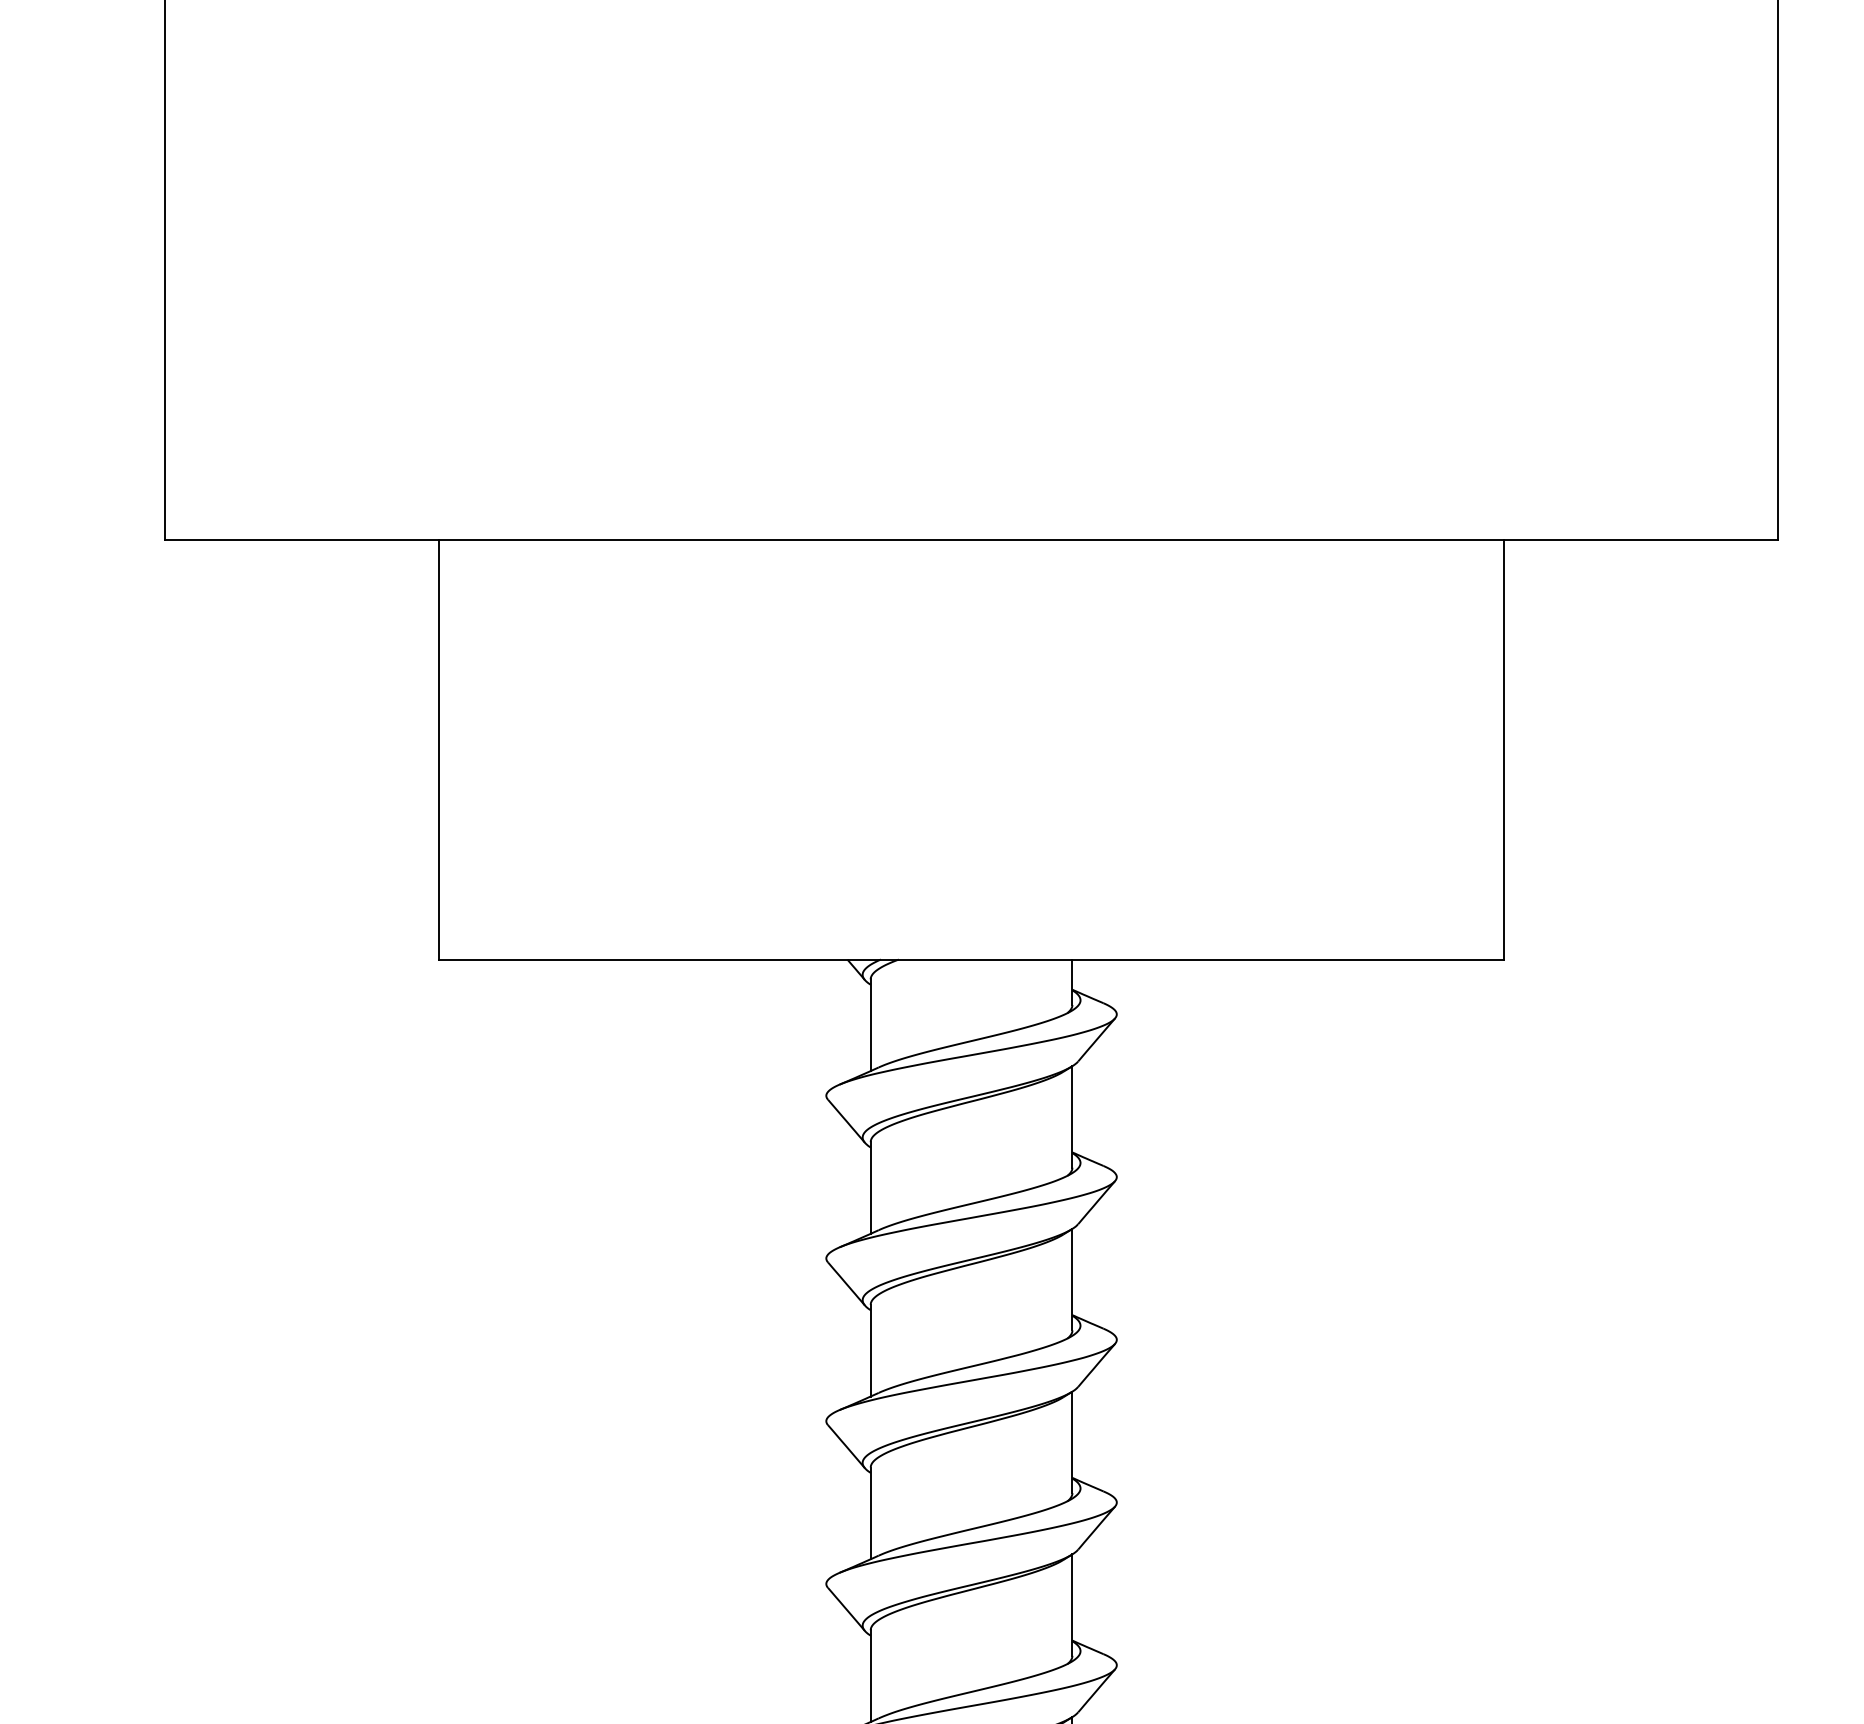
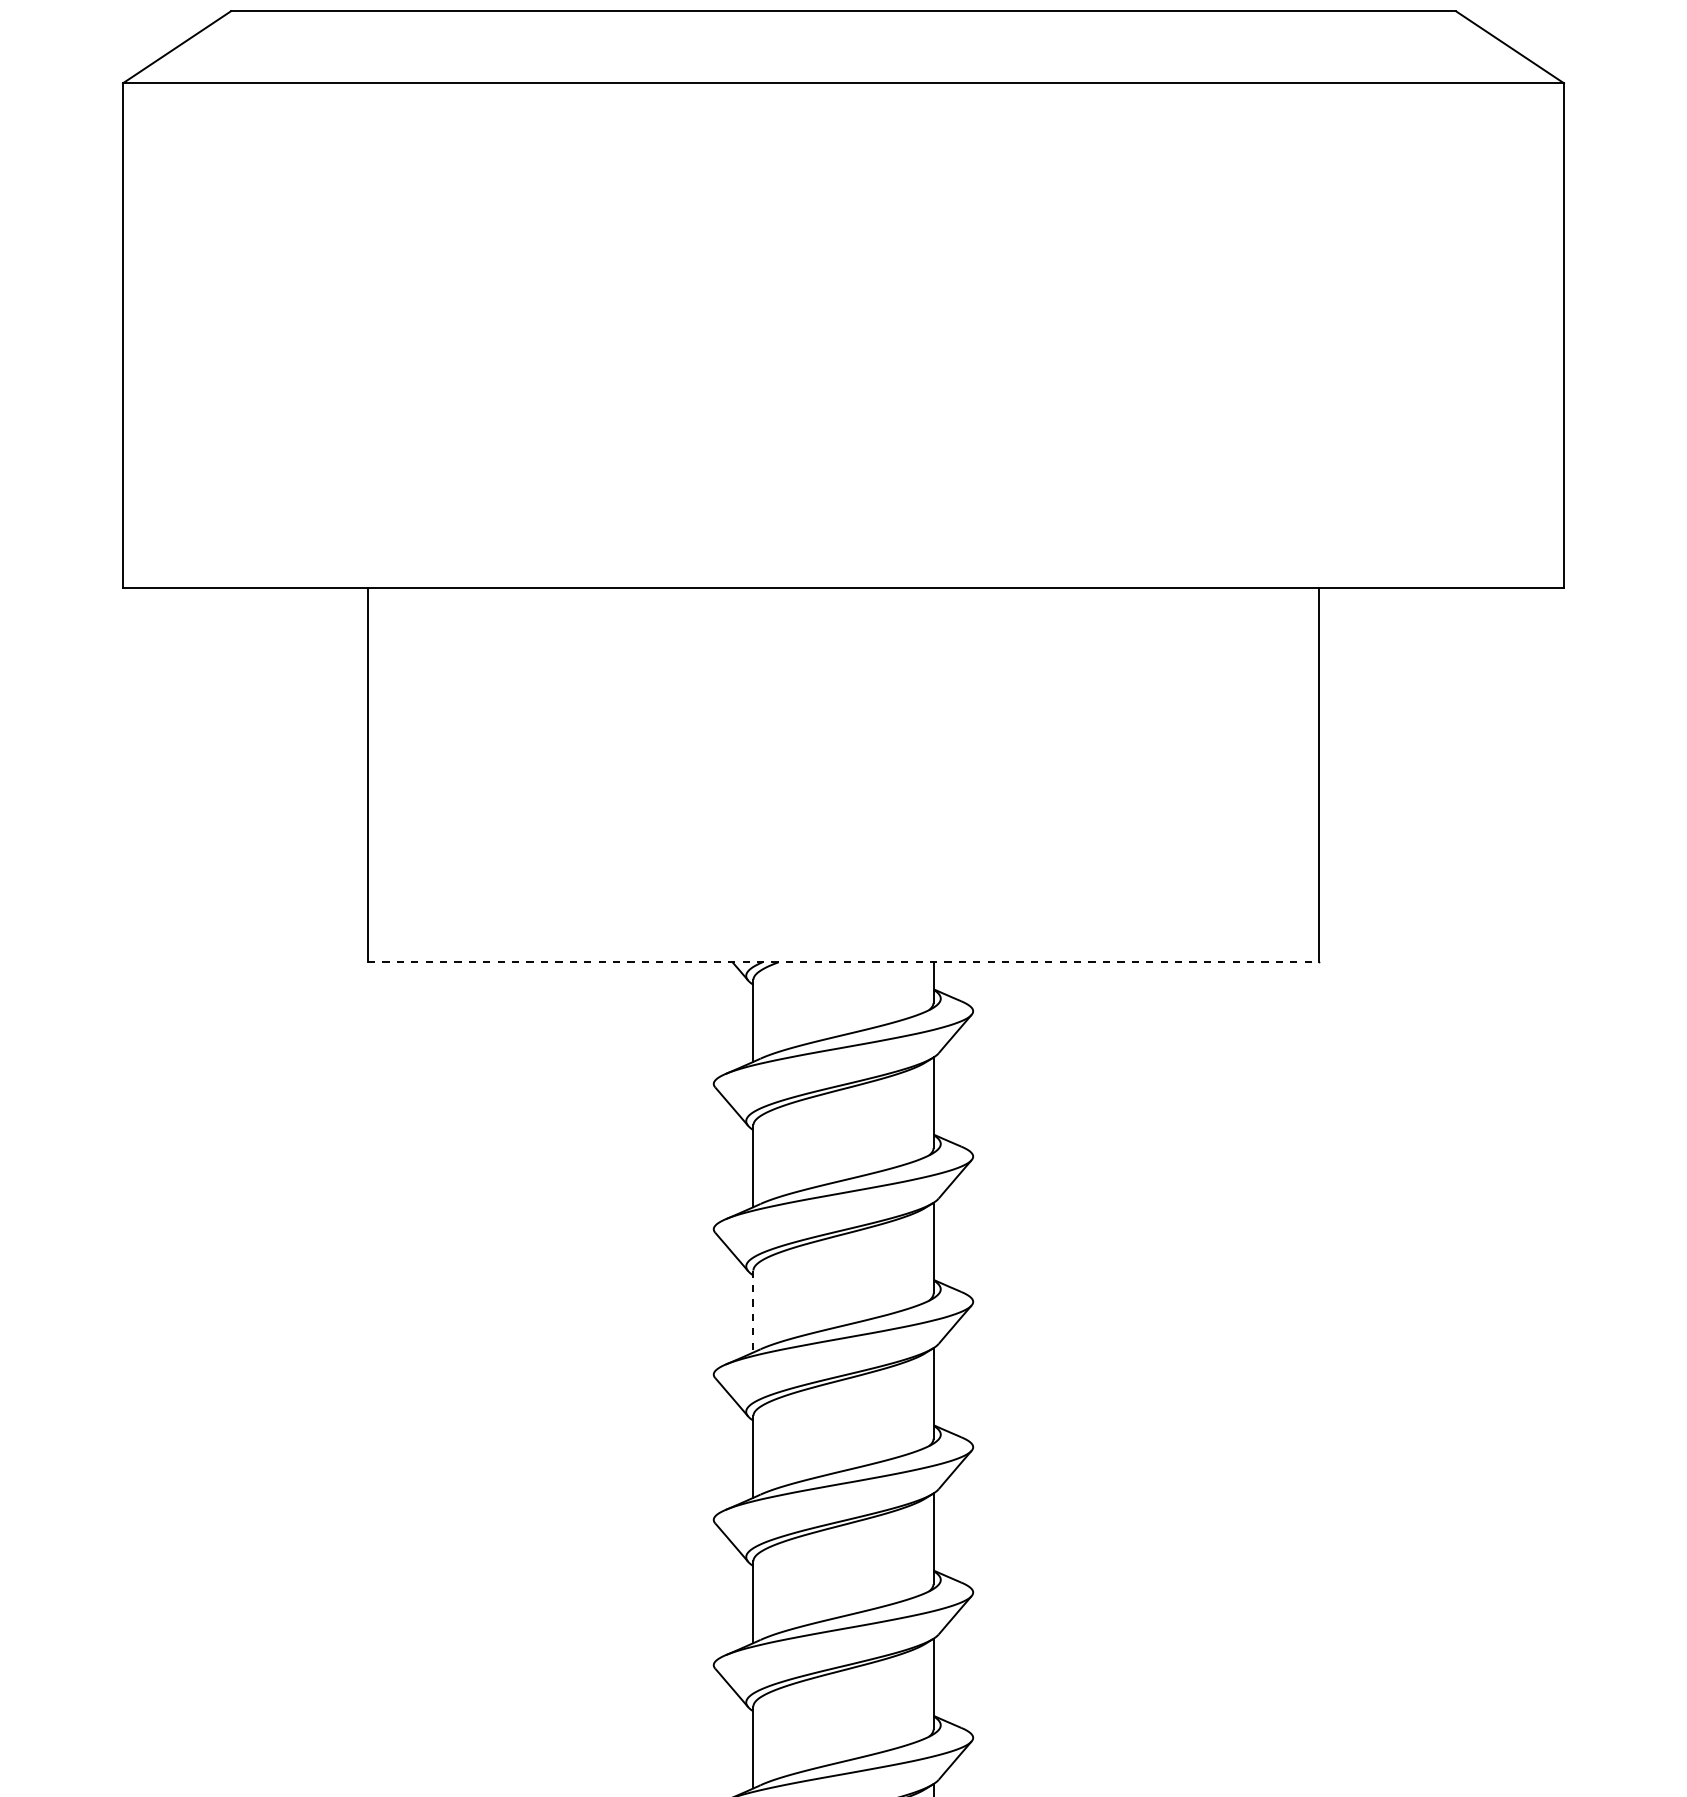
line: (971, 959) -> (843, 962), solid -> dashed
line: (870, 1350) -> (753, 1311), solid -> dashed

